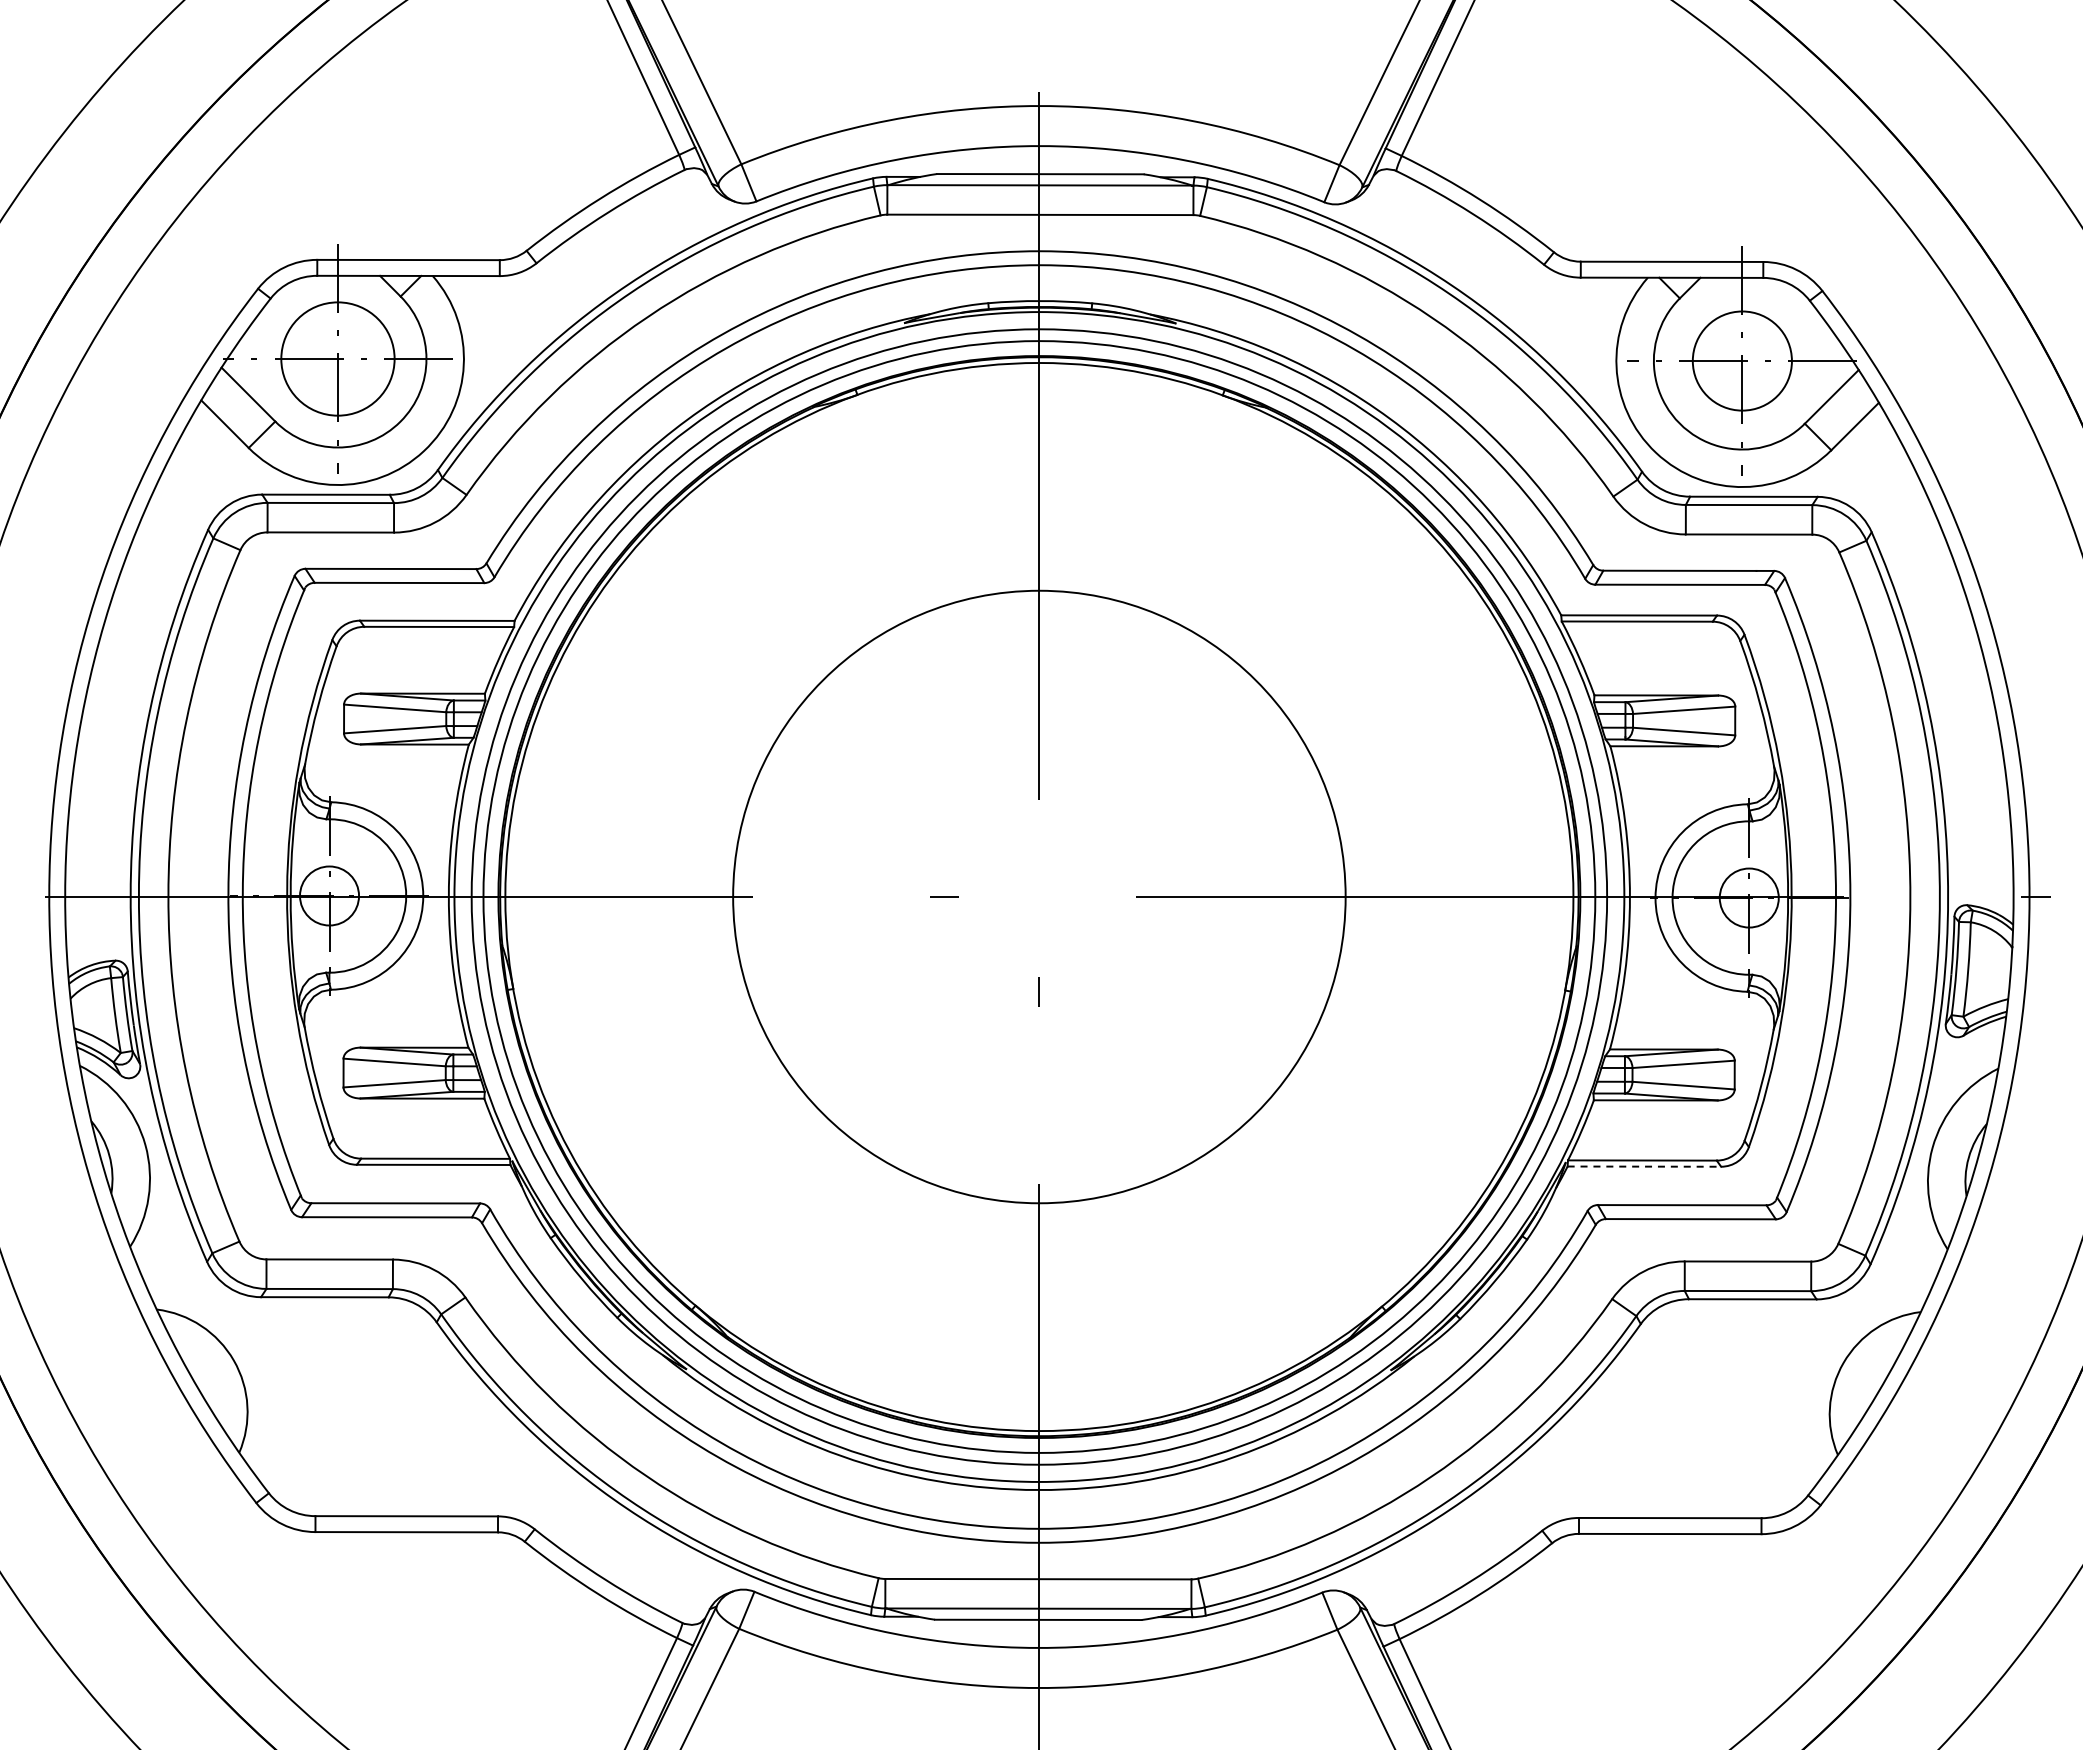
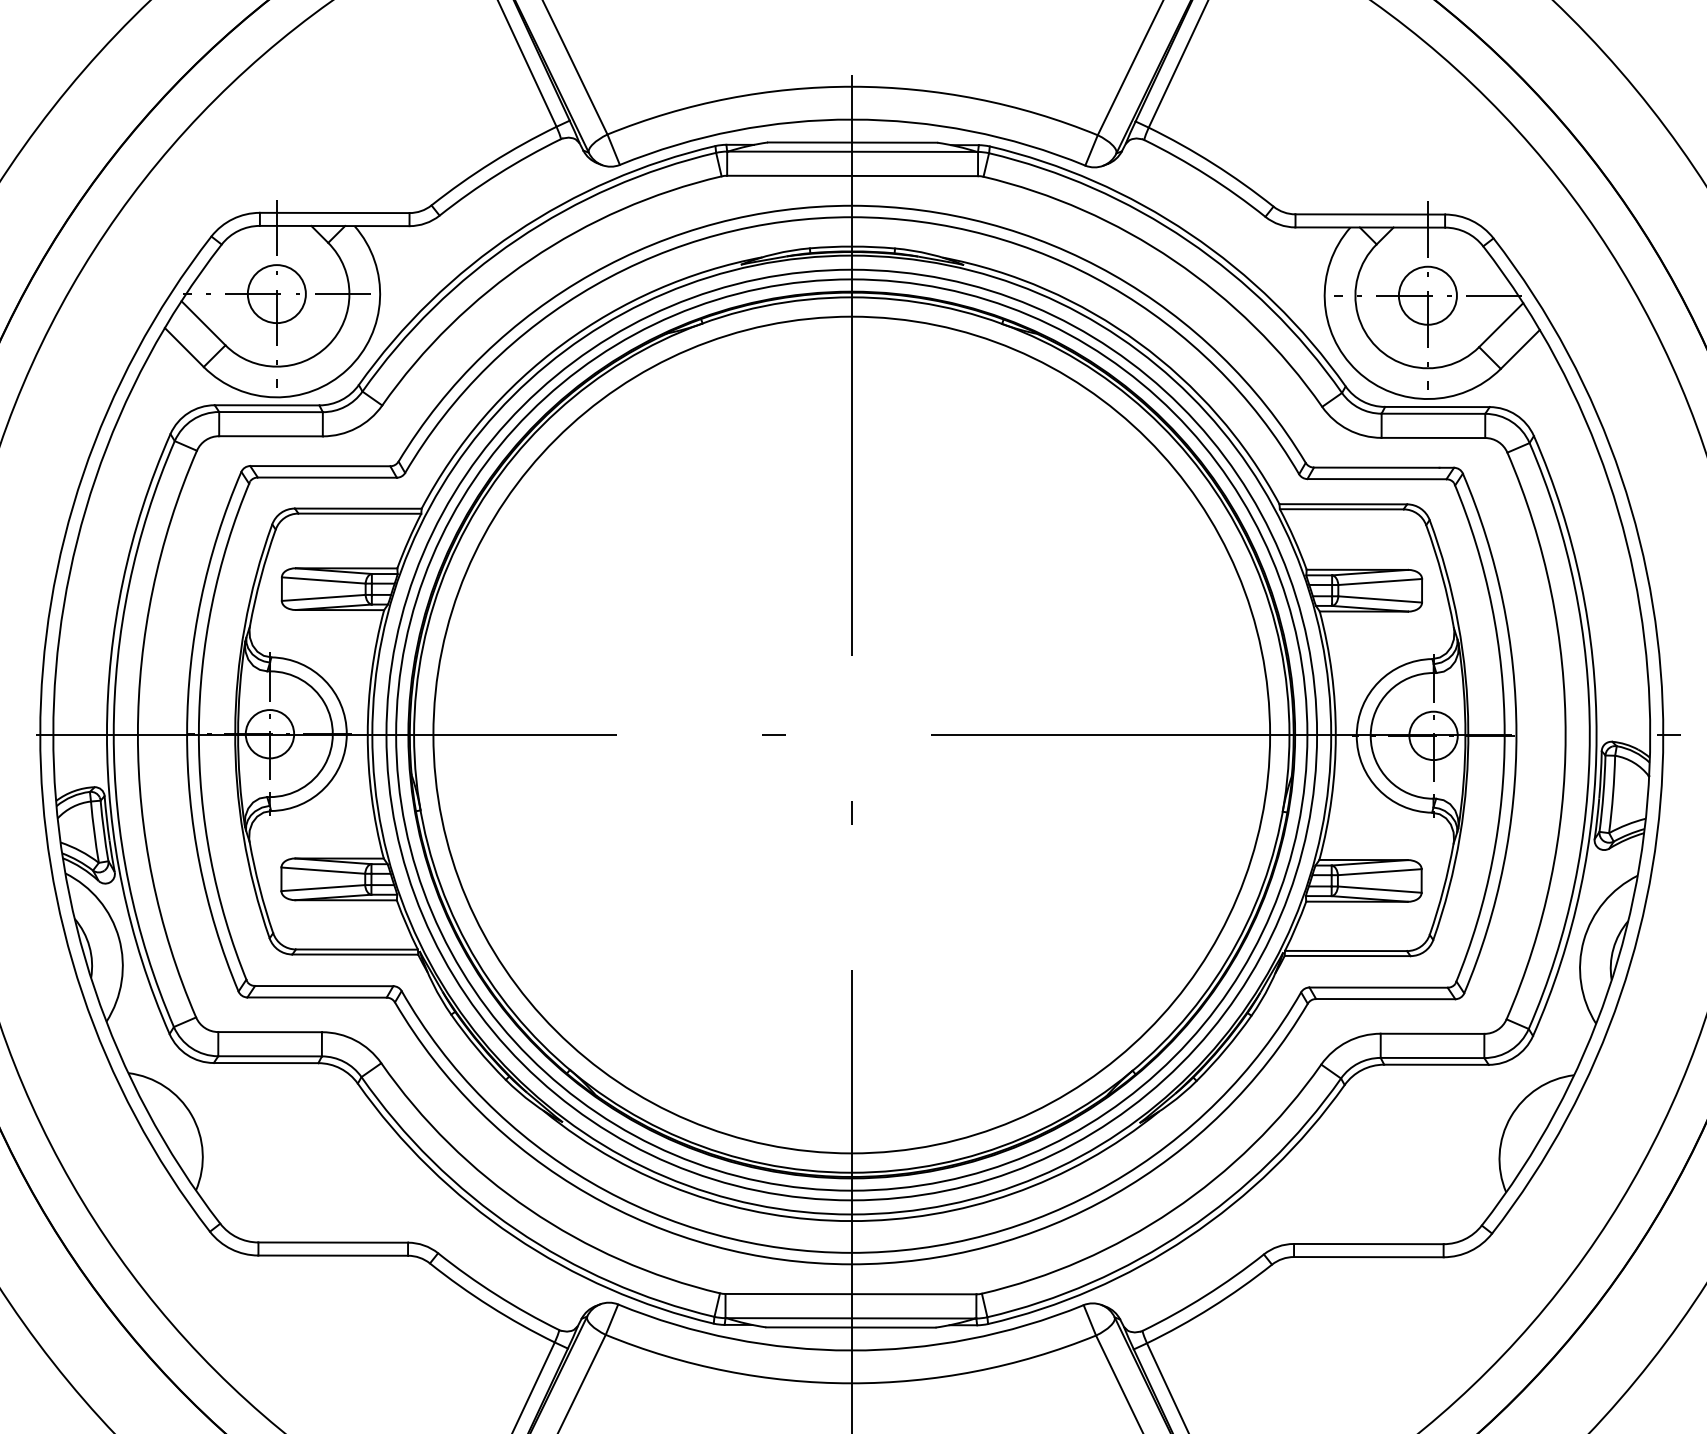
circle: (337, 358) -> (276, 293), size x0.62
circle: (1741, 360) -> (1427, 295), size x0.71
circle: (1038, 896) -> (851, 734), size x1.67
line: (1644, 1166) -> (1347, 955), dashed -> solid

